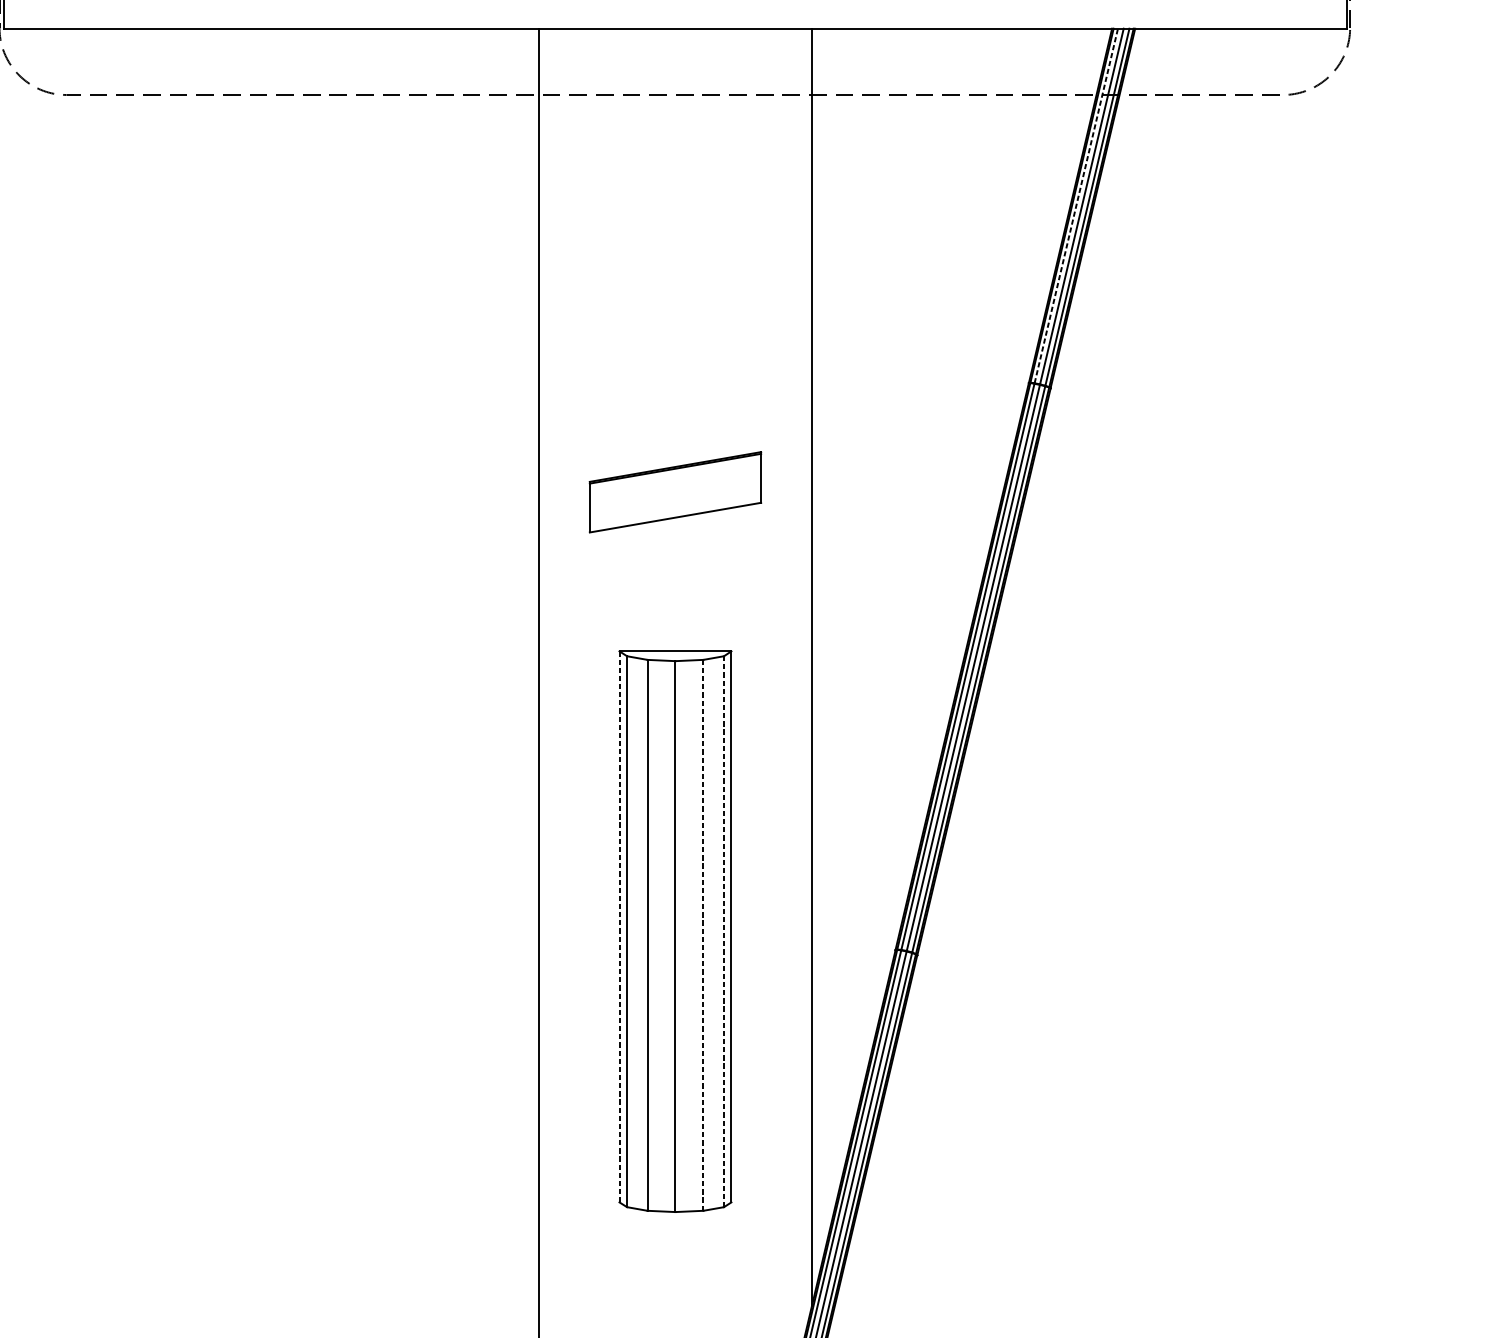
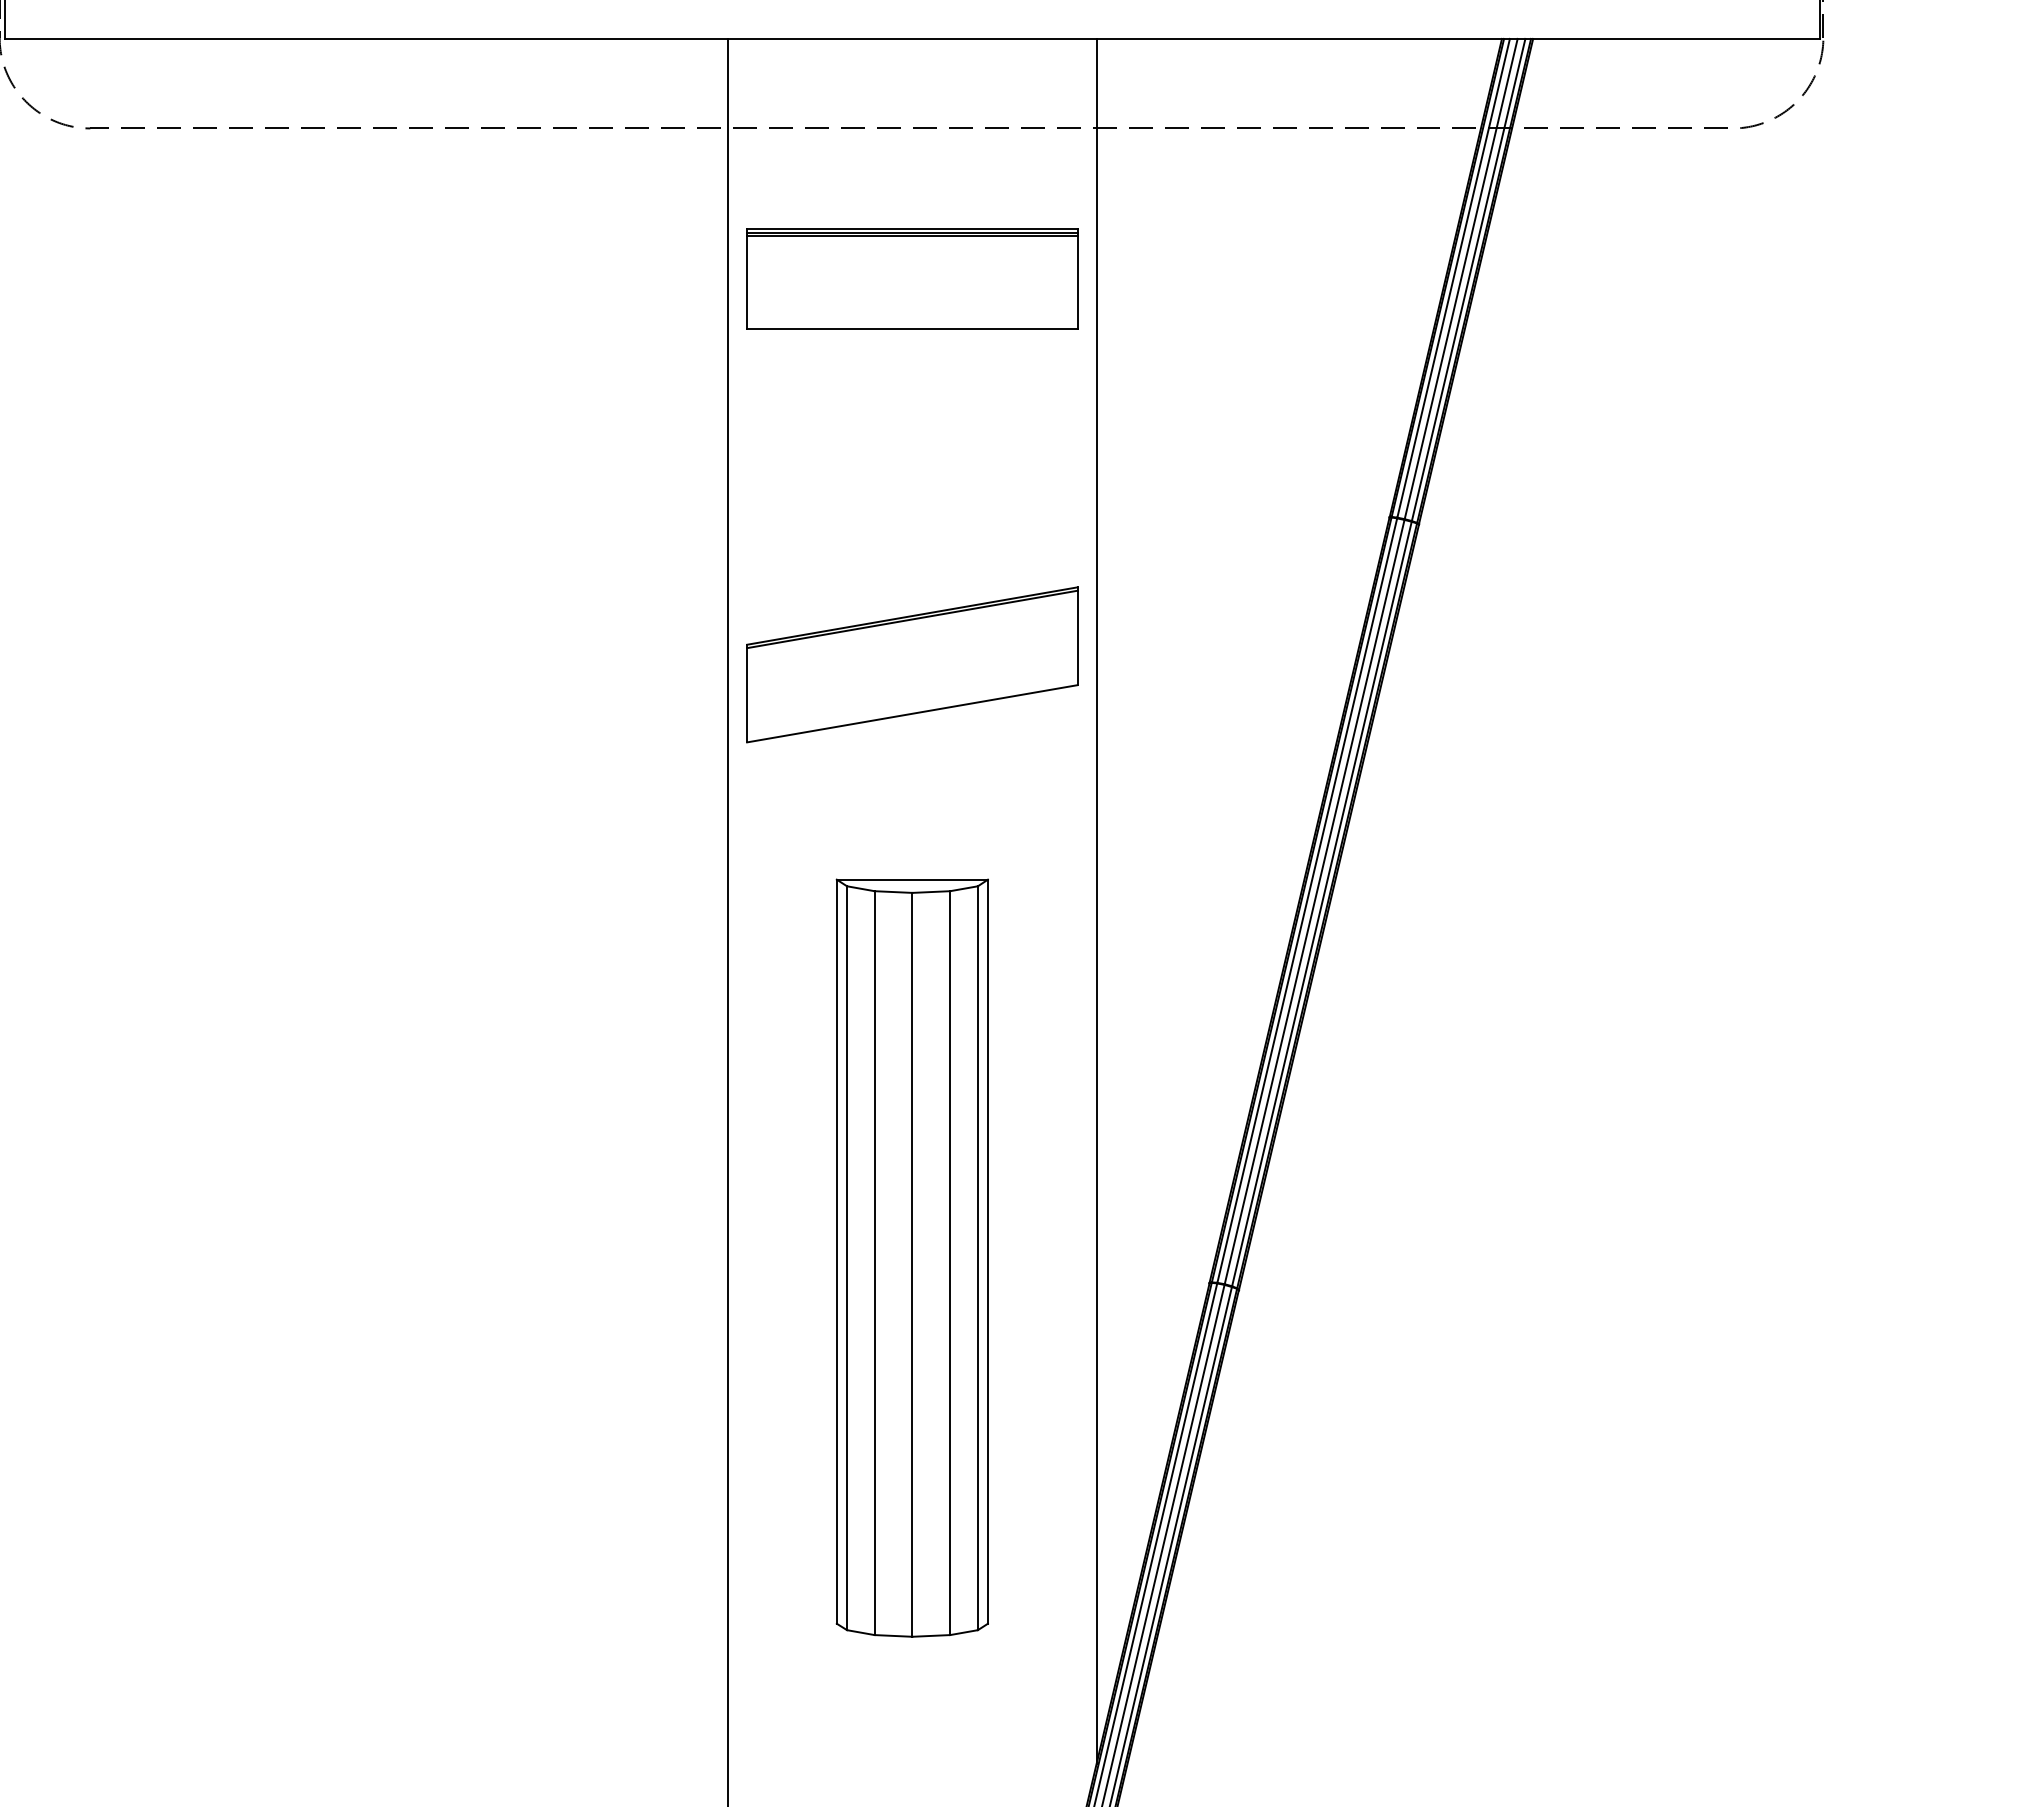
part: (675, 206) -> (912, 278), added
line: (1076, 206) -> (1453, 278), dashed -> solid
part: (675, 491) -> (912, 664), size x1.43
line: (619, 926) -> (836, 1251), dashed -> solid
line: (723, 931) -> (977, 1258), dashed -> solid
line: (703, 935) -> (950, 1263), dashed -> solid

